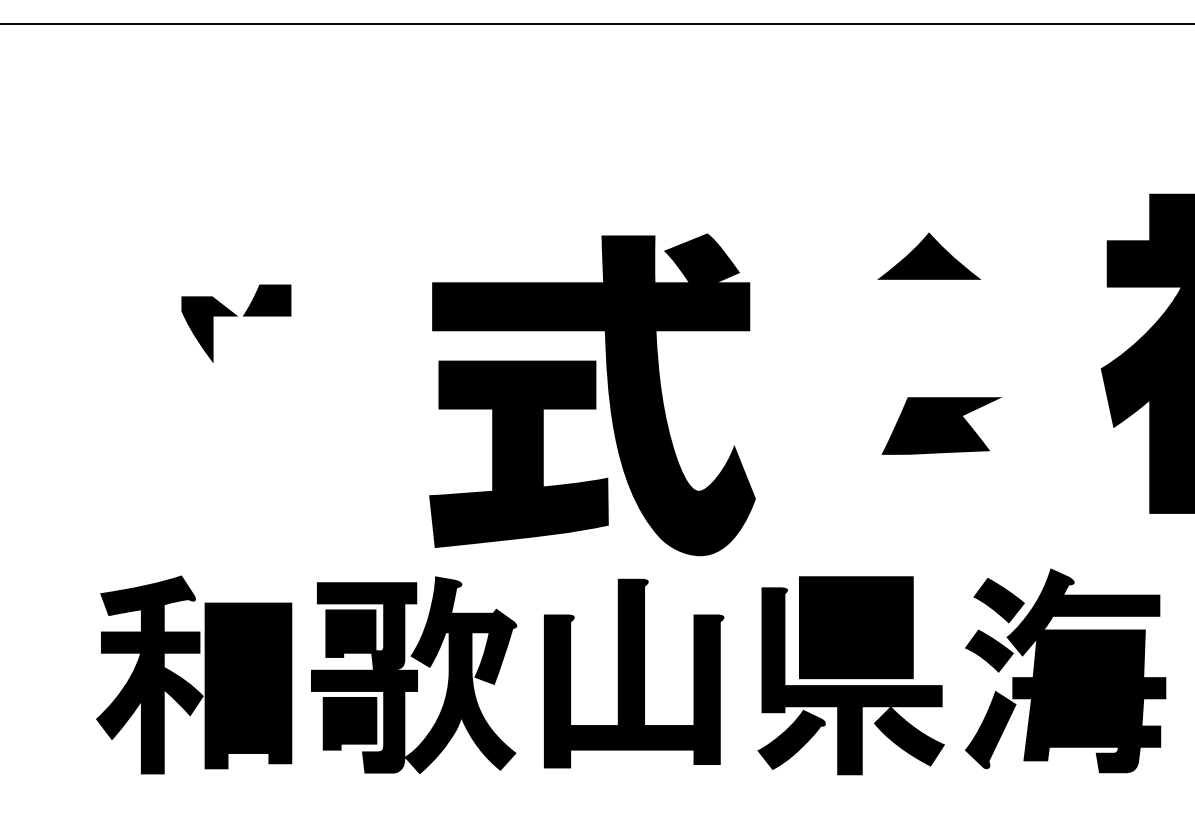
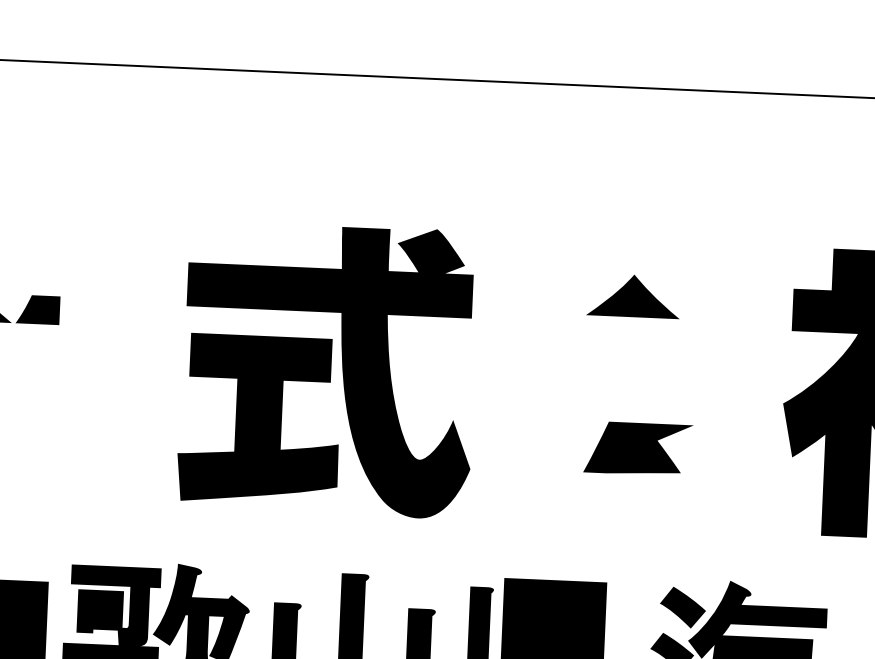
part: (592, 394) -> (327, 369), moved

